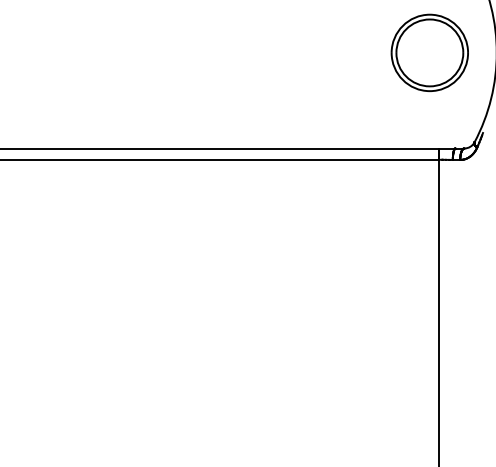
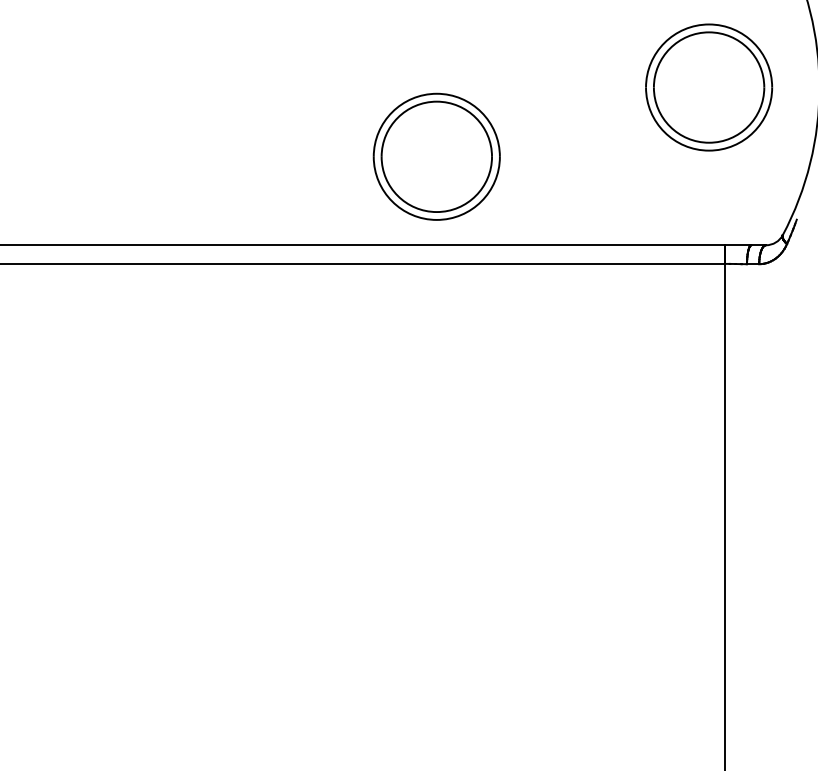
part: (264, 94) -> (436, 156), added

